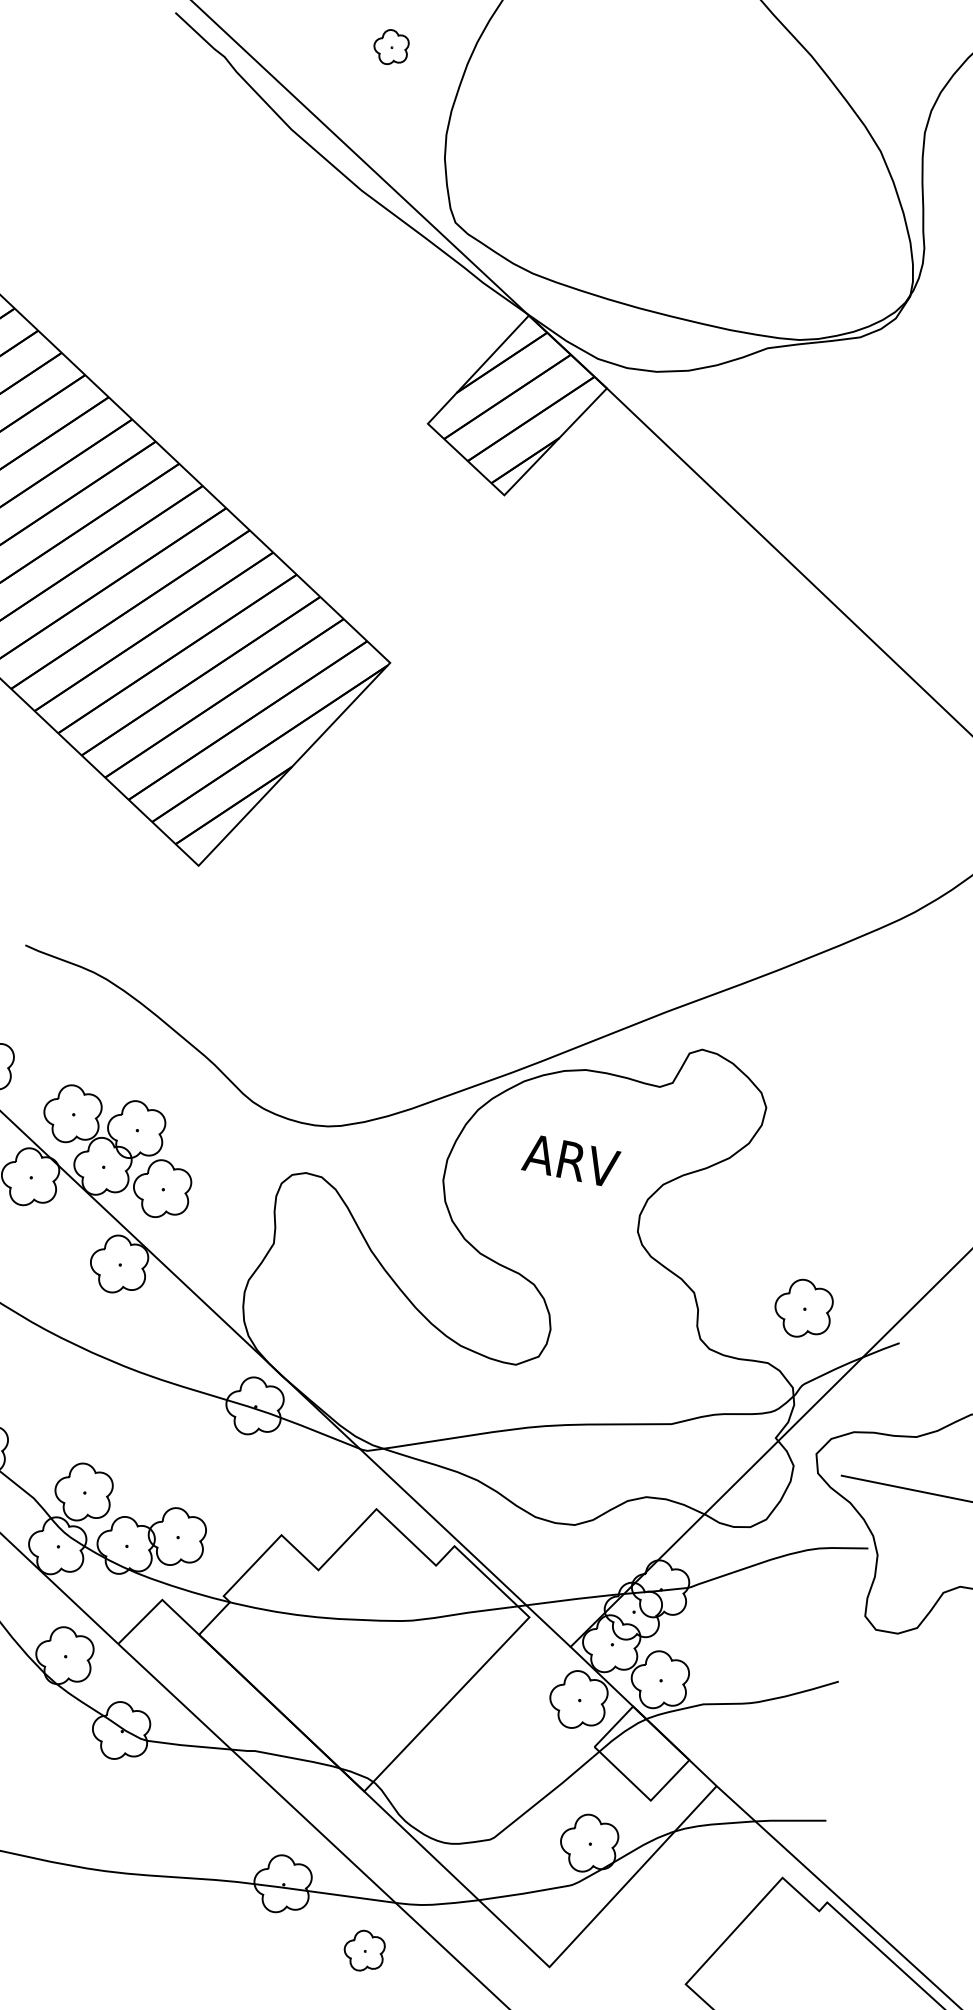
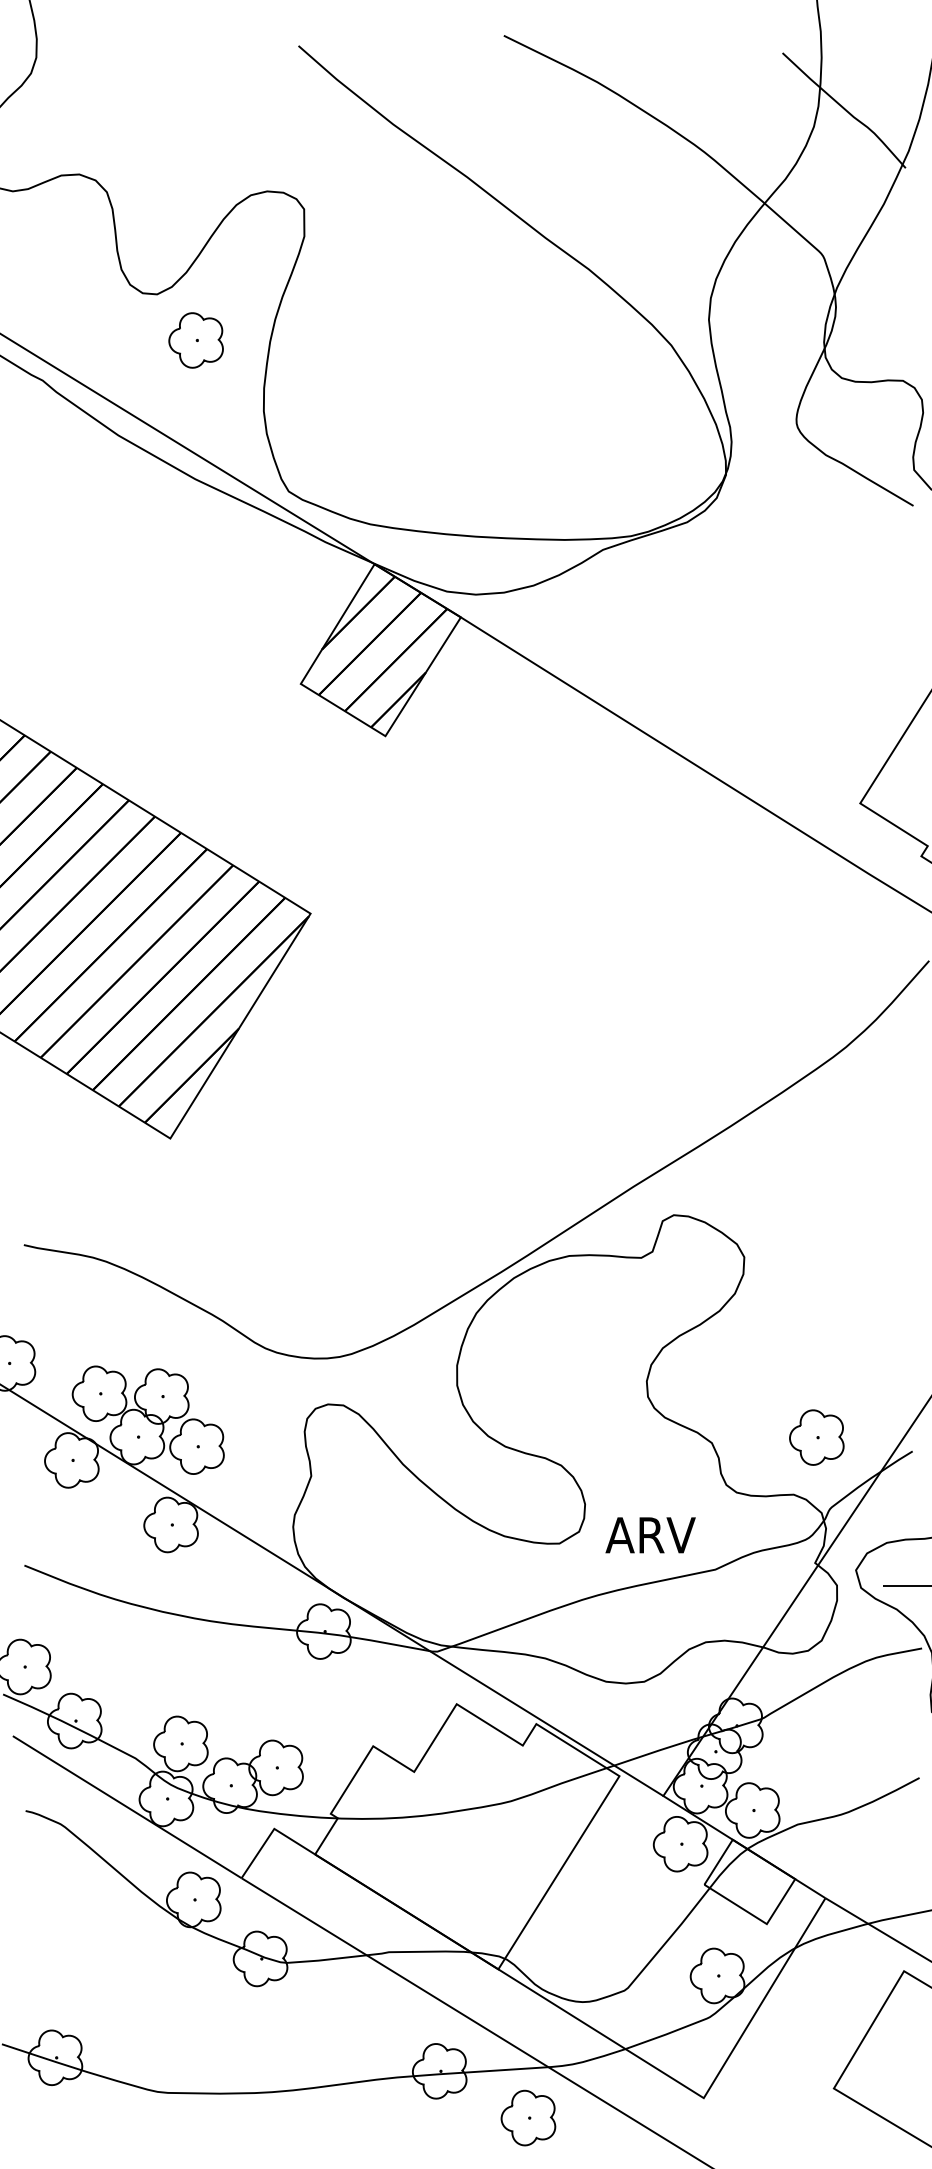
part: (390, 47) -> (195, 340), size x1.67
text: (571, 1161) -> (650, 1535), moved
part: (364, 1950) -> (528, 2117), size x1.43

